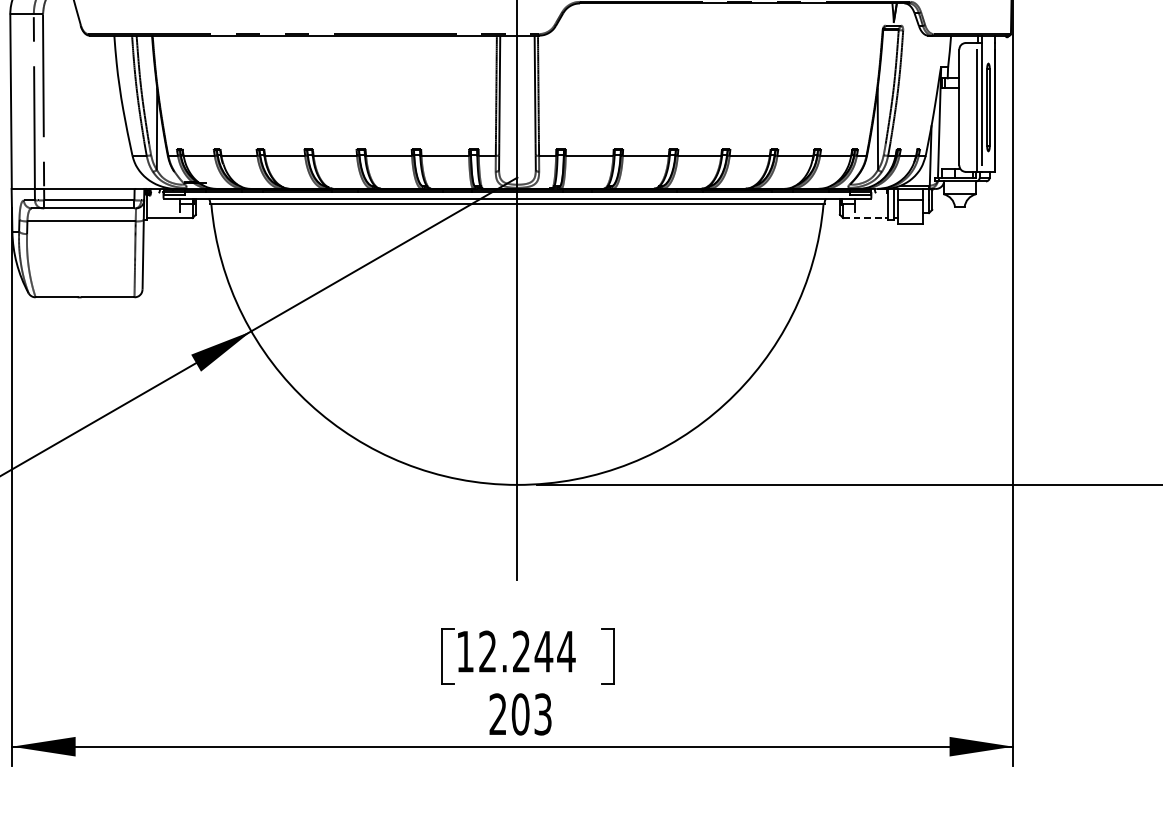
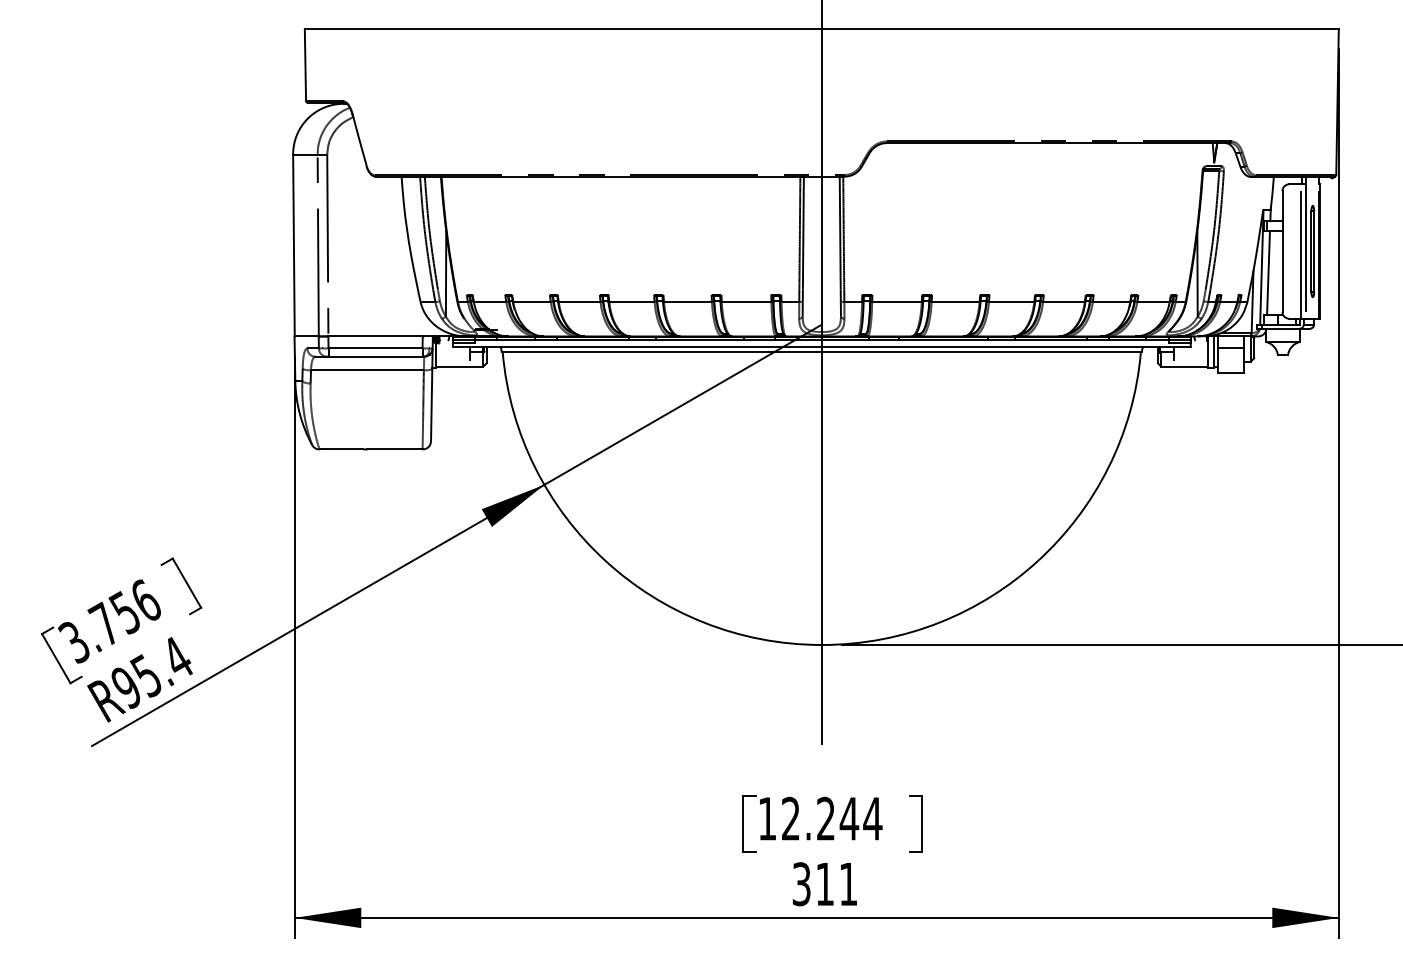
line: (945, 128) -> (1268, 273), added
line: (866, 217) -> (1185, 366), dashed -> solid
text: (520, 714) -> (824, 884), 203 -> 311

